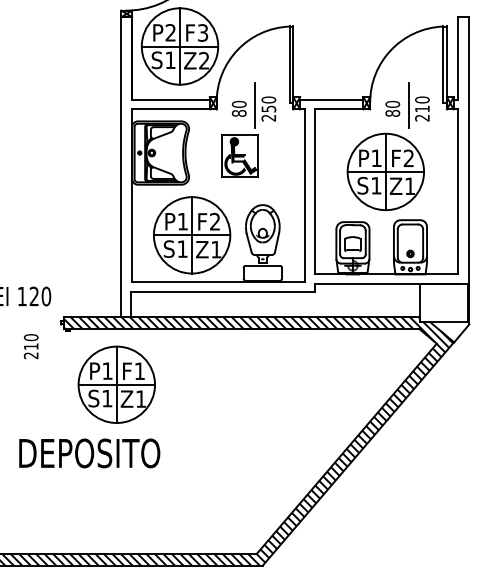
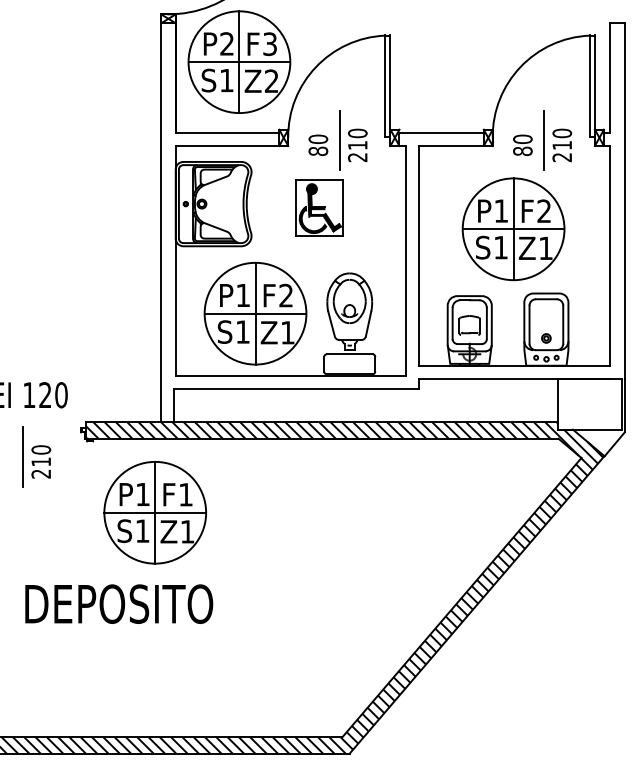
text: (268, 109) -> (357, 145), 250 -> 210
line: (17, 342) -> (23, 456), added

